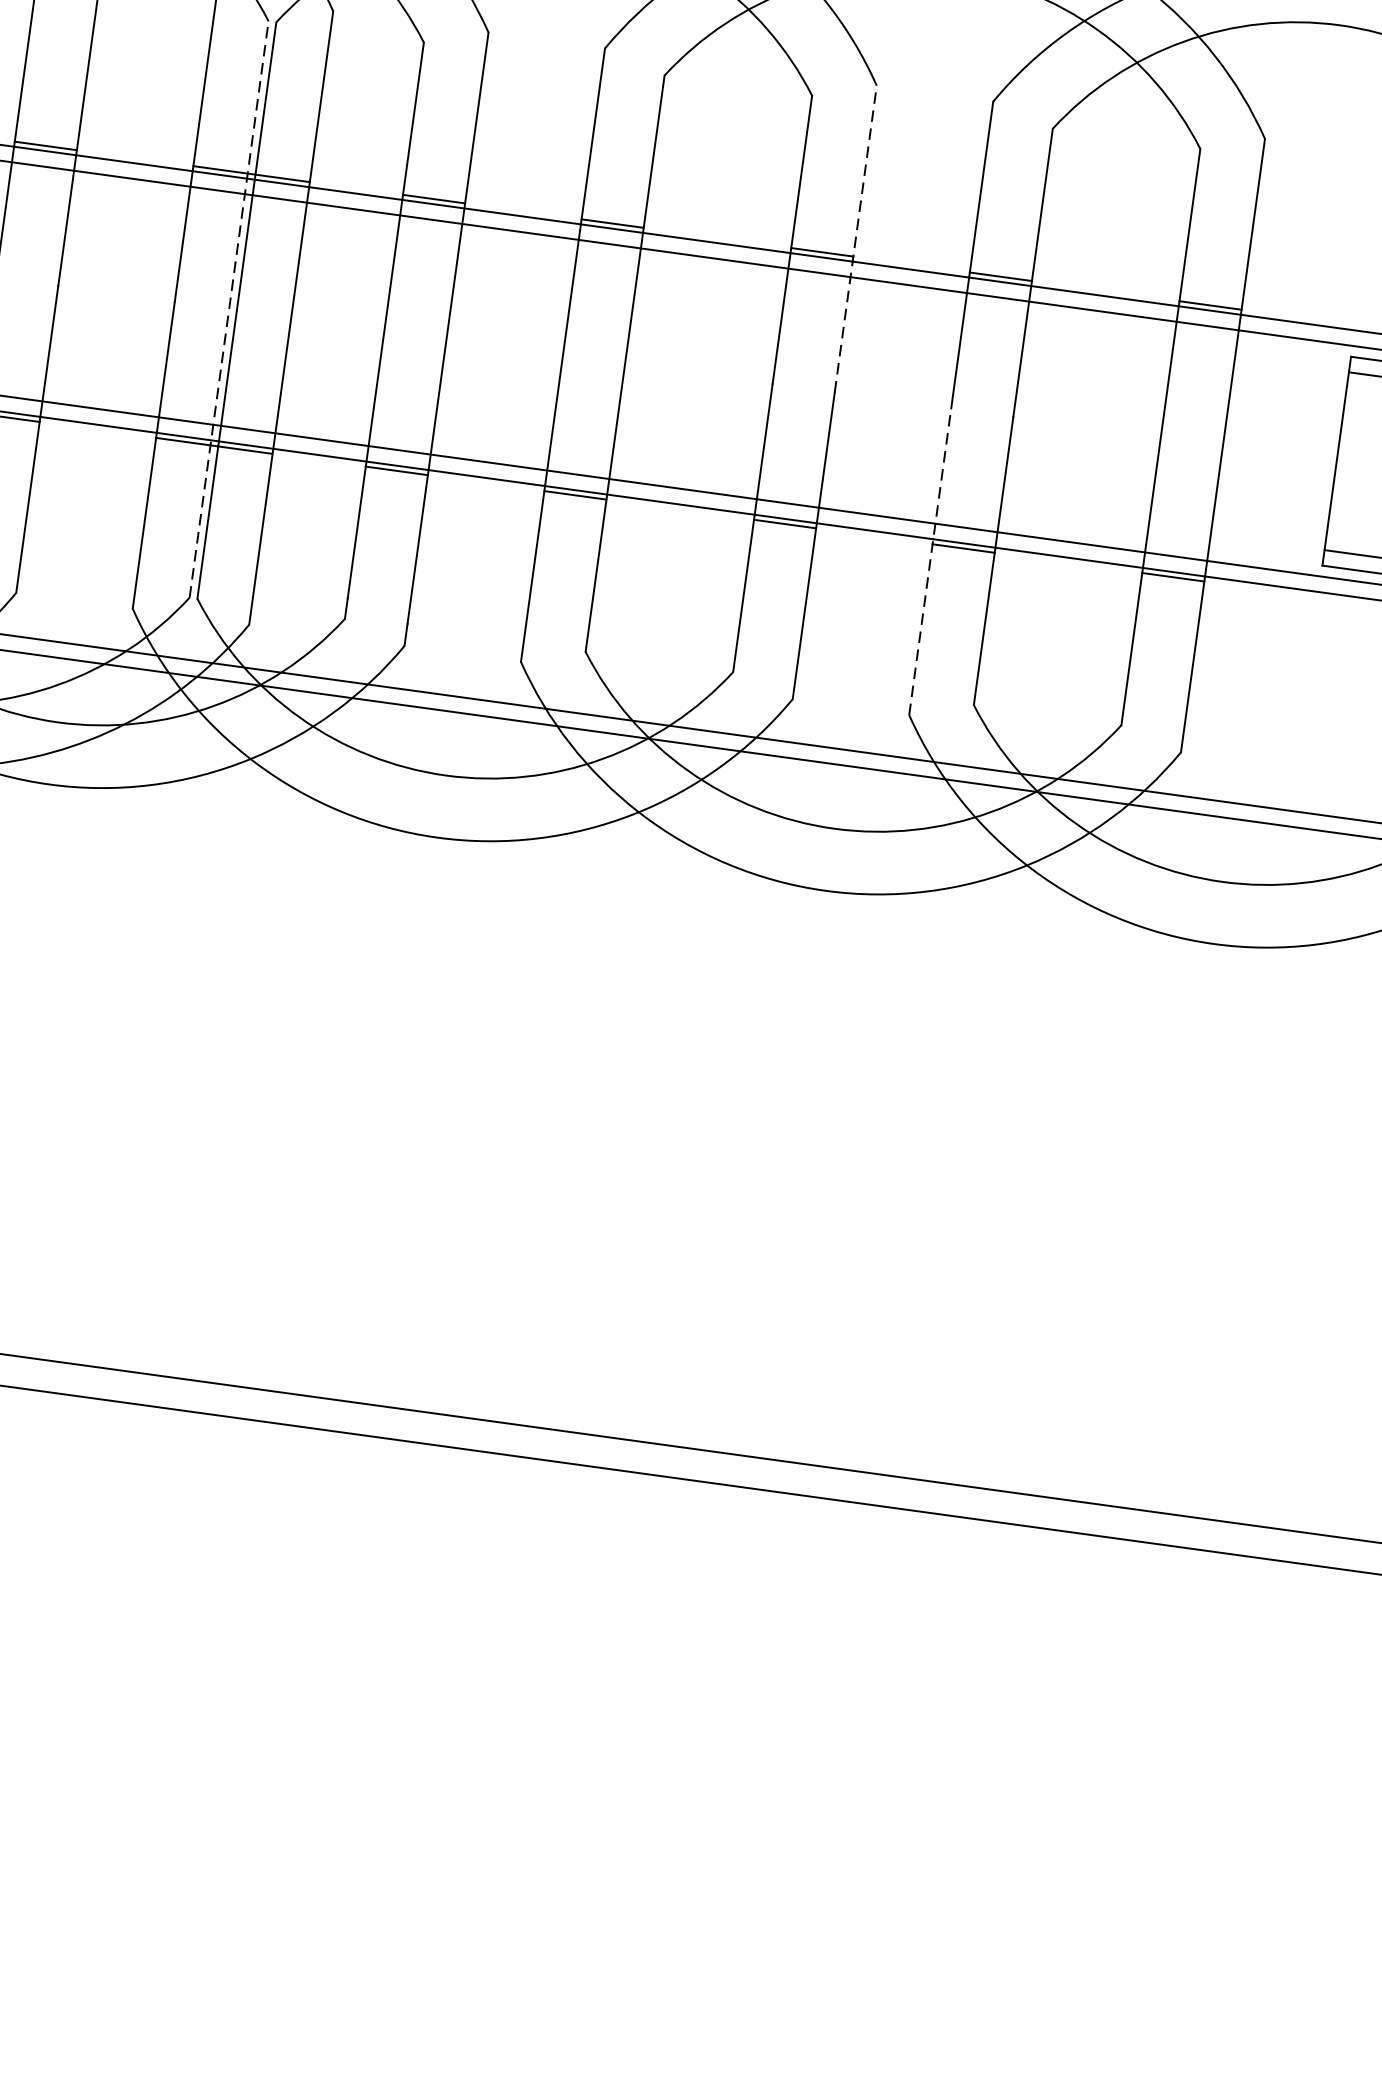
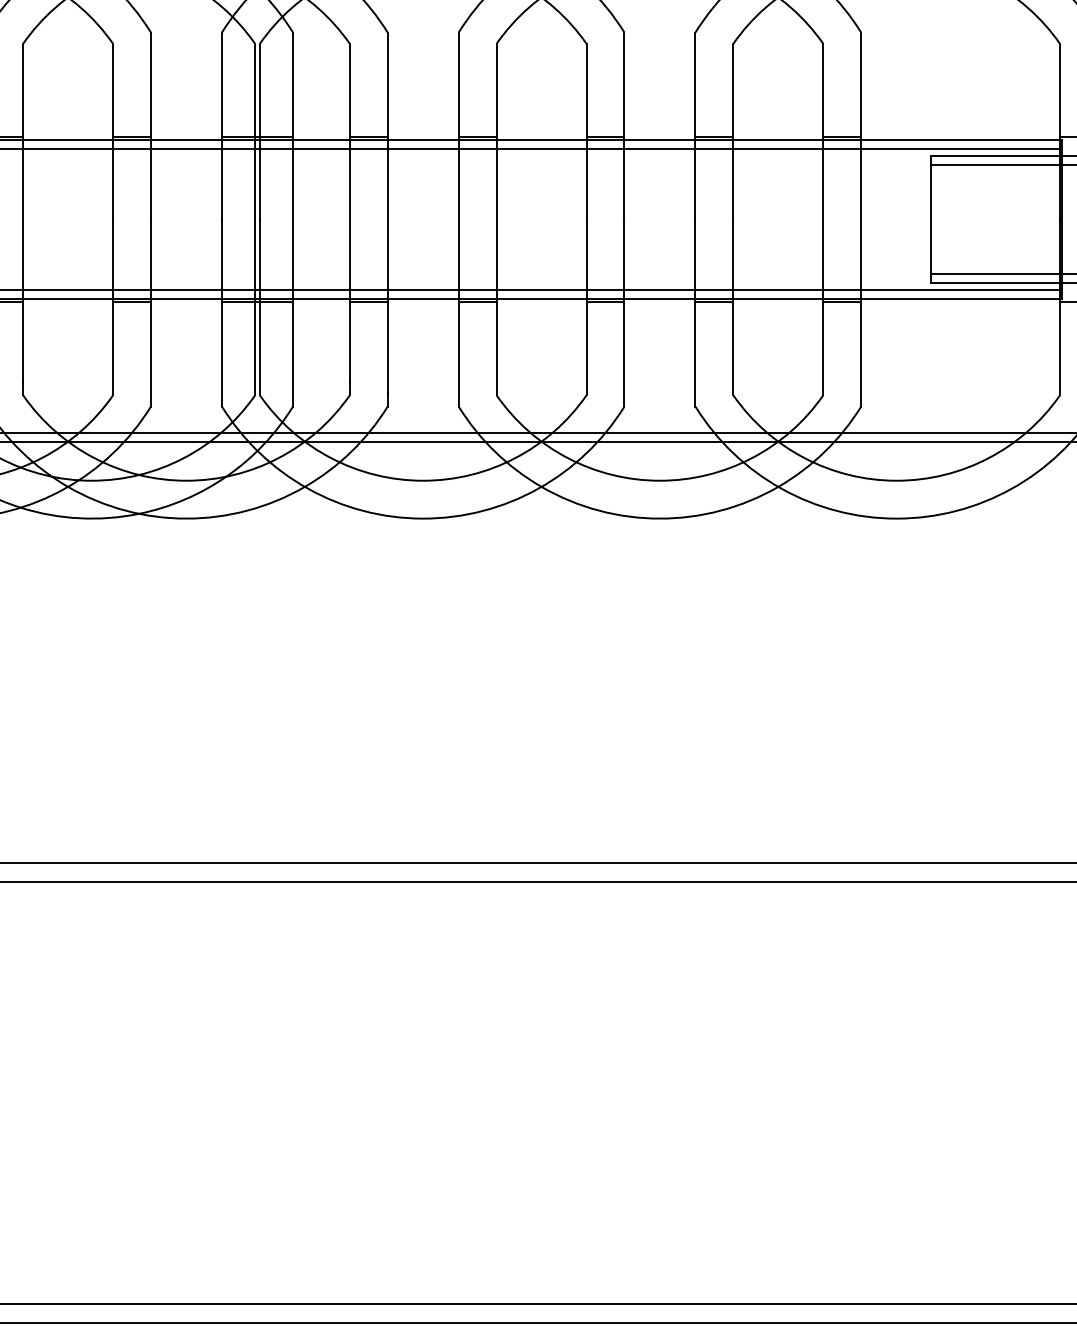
line: (855, 239) -> (624, 126), dashed -> solid
line: (229, 309) -> (255, 219), dashed -> solid
line: (930, 562) -> (695, 313), dashed -> solid

